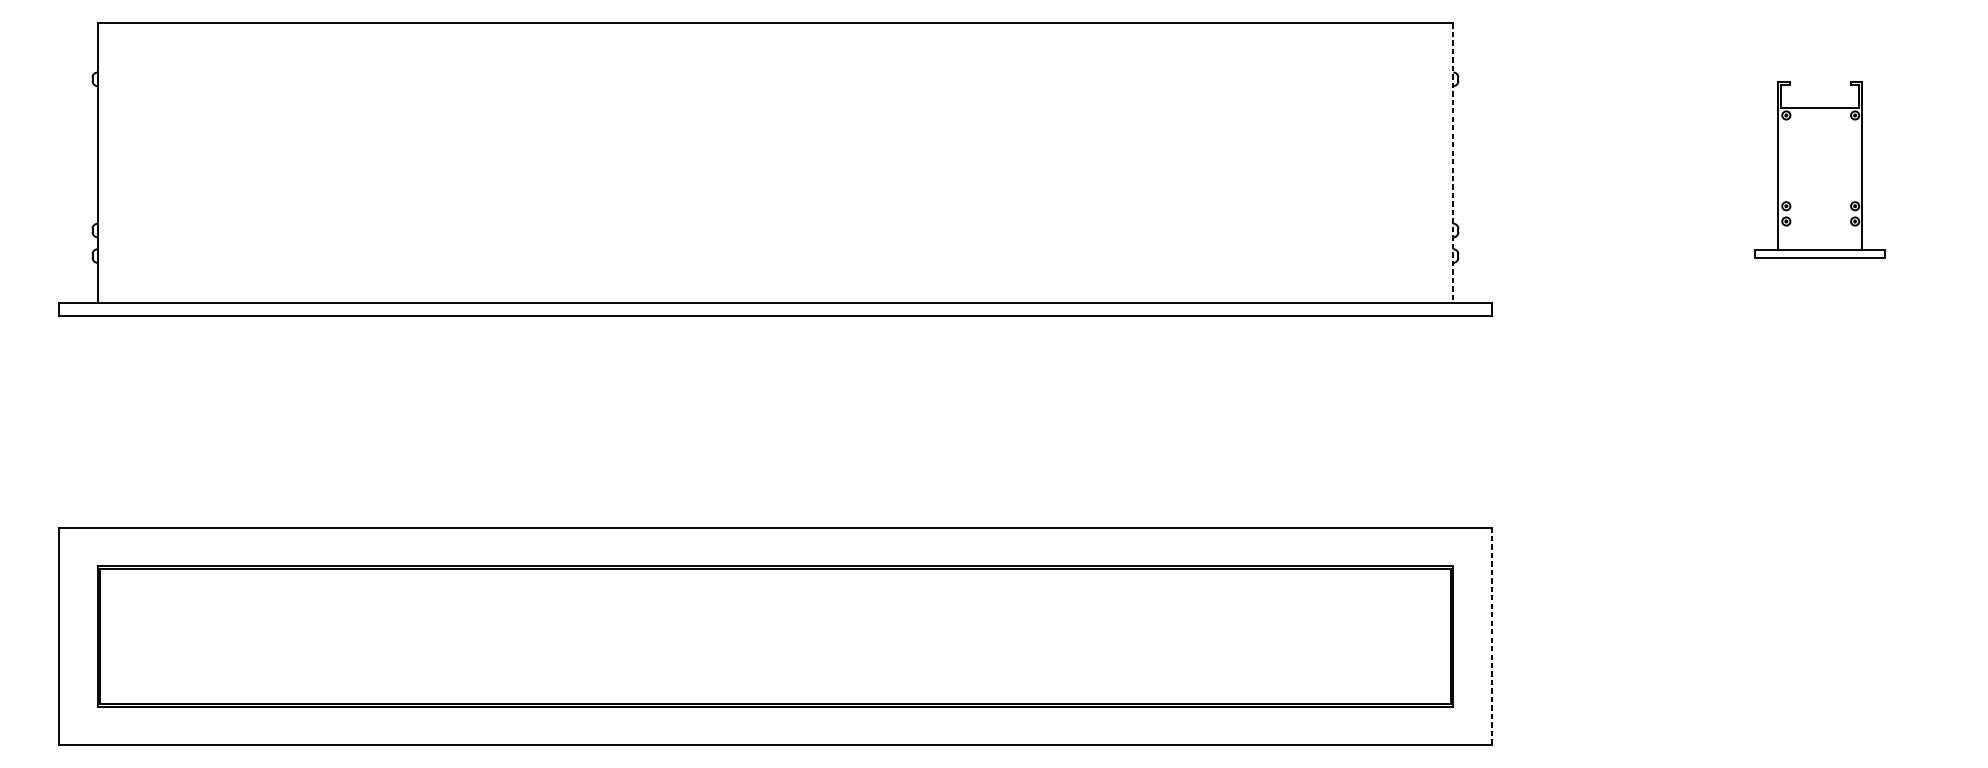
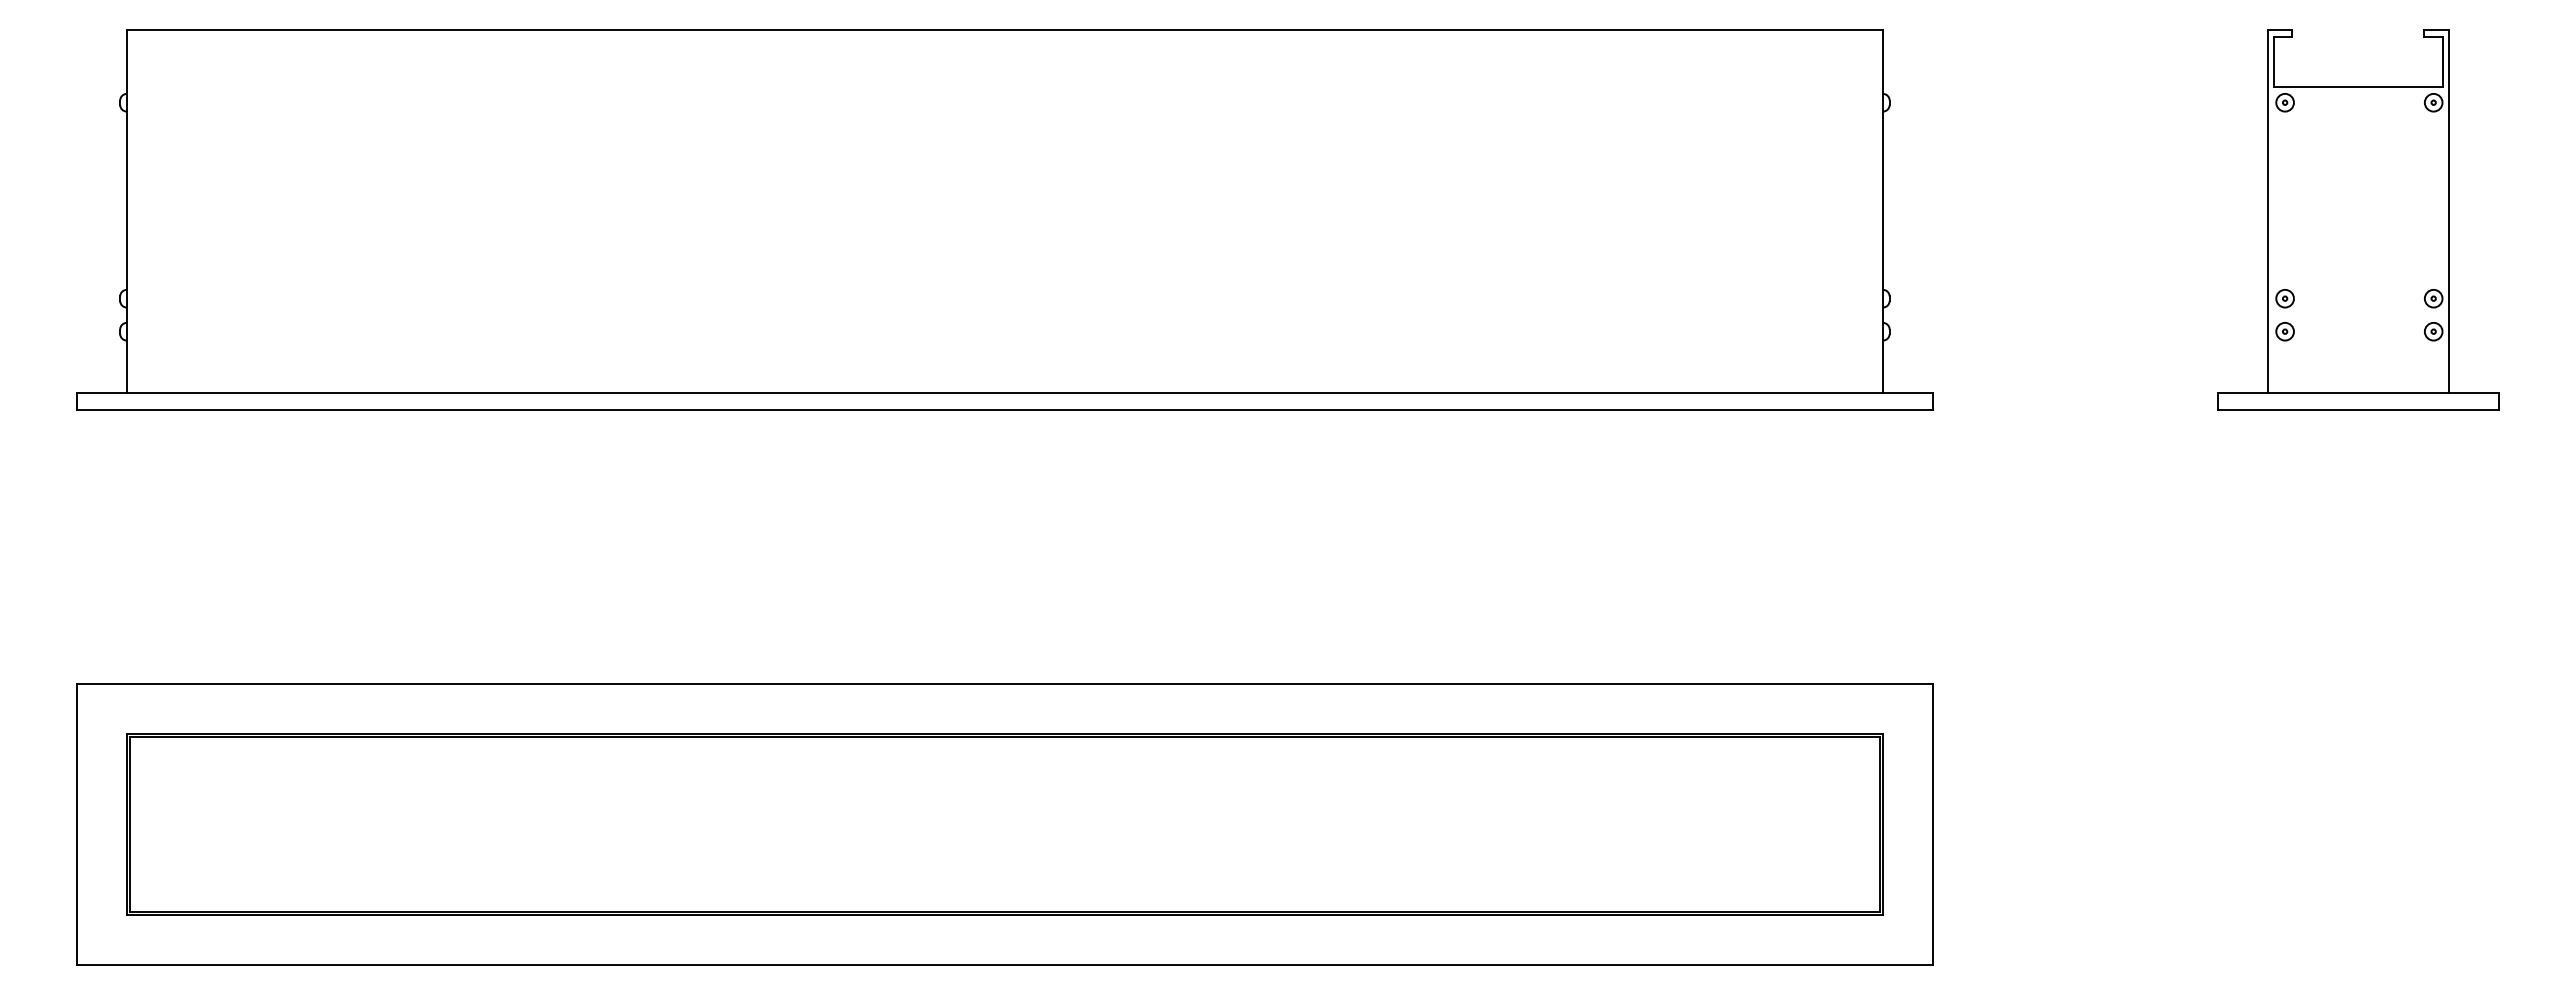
line: (1453, 163) -> (1883, 211), dashed -> solid
part: (1820, 169) -> (2358, 219), size x1.67
line: (1491, 636) -> (1932, 824), dashed -> solid

